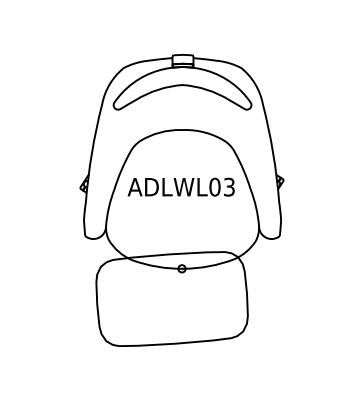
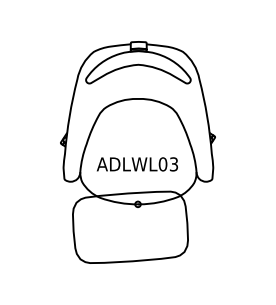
text: (180, 186) -> (136, 163), moved

